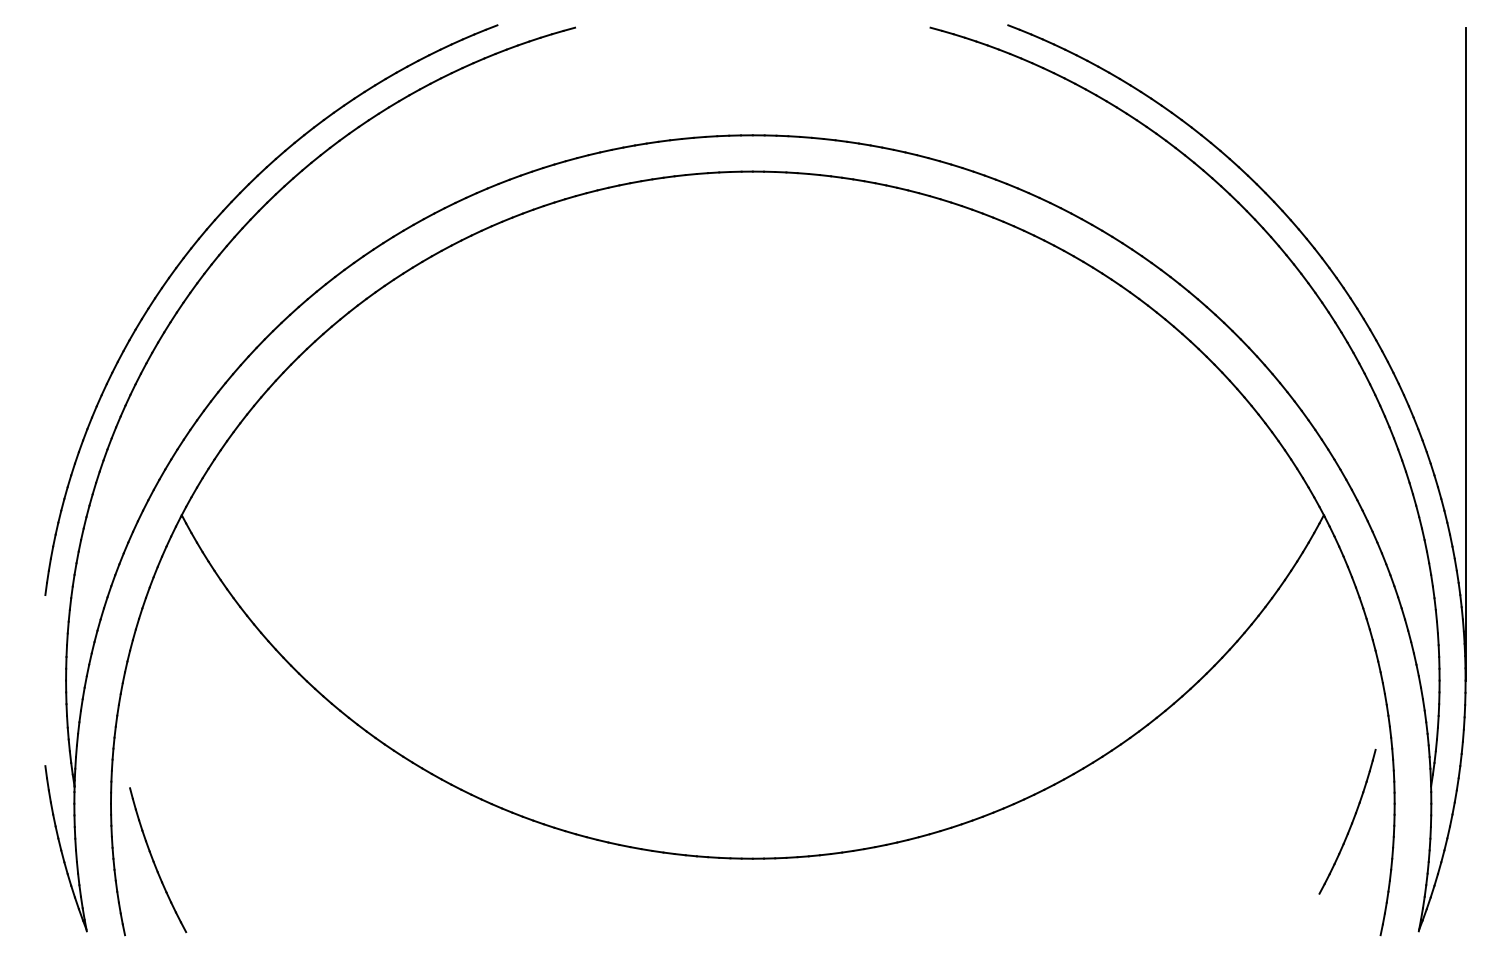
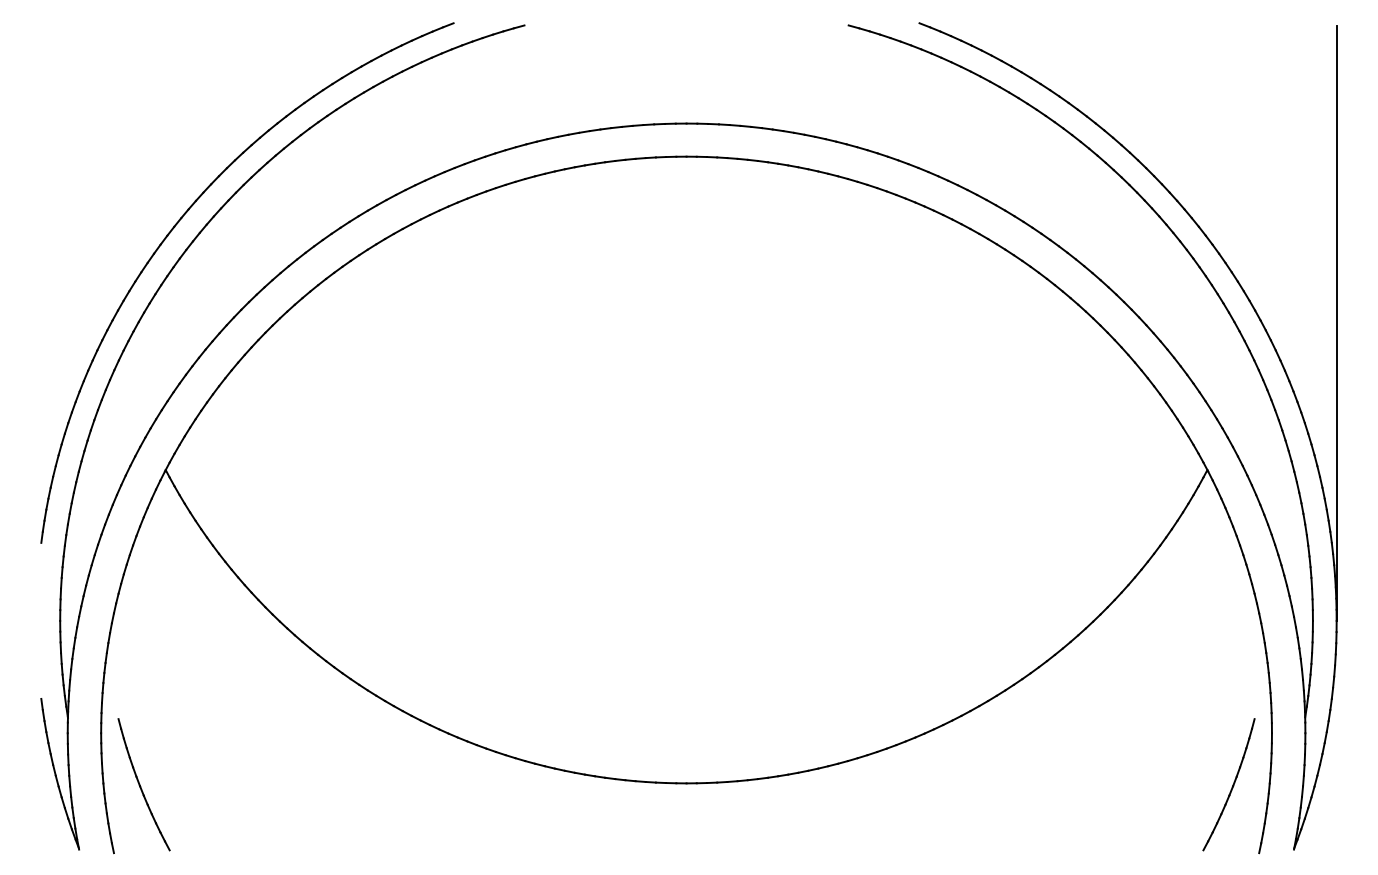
part: (1347, 821) -> (1228, 784), moved

